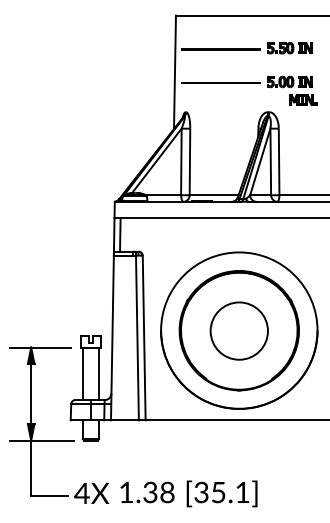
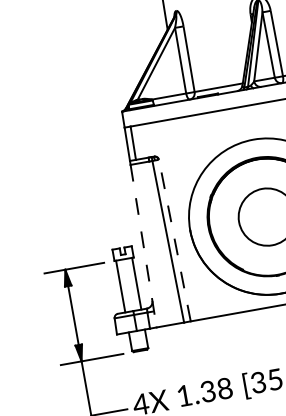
line: (144, 337) -> (175, 240), solid -> dashed
line: (112, 338) -> (143, 246), solid -> dashed

